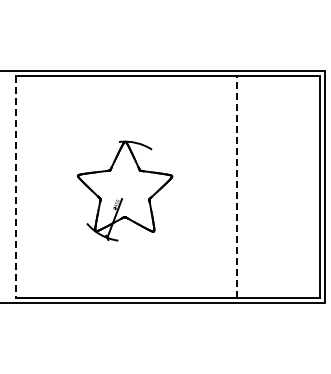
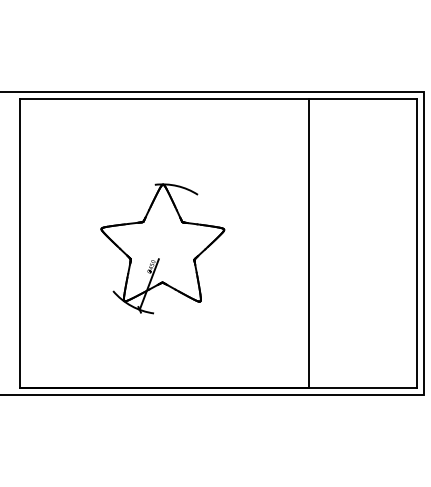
line: (15, 187) -> (19, 244), dashed -> solid
line: (236, 187) -> (308, 244), dashed -> solid

